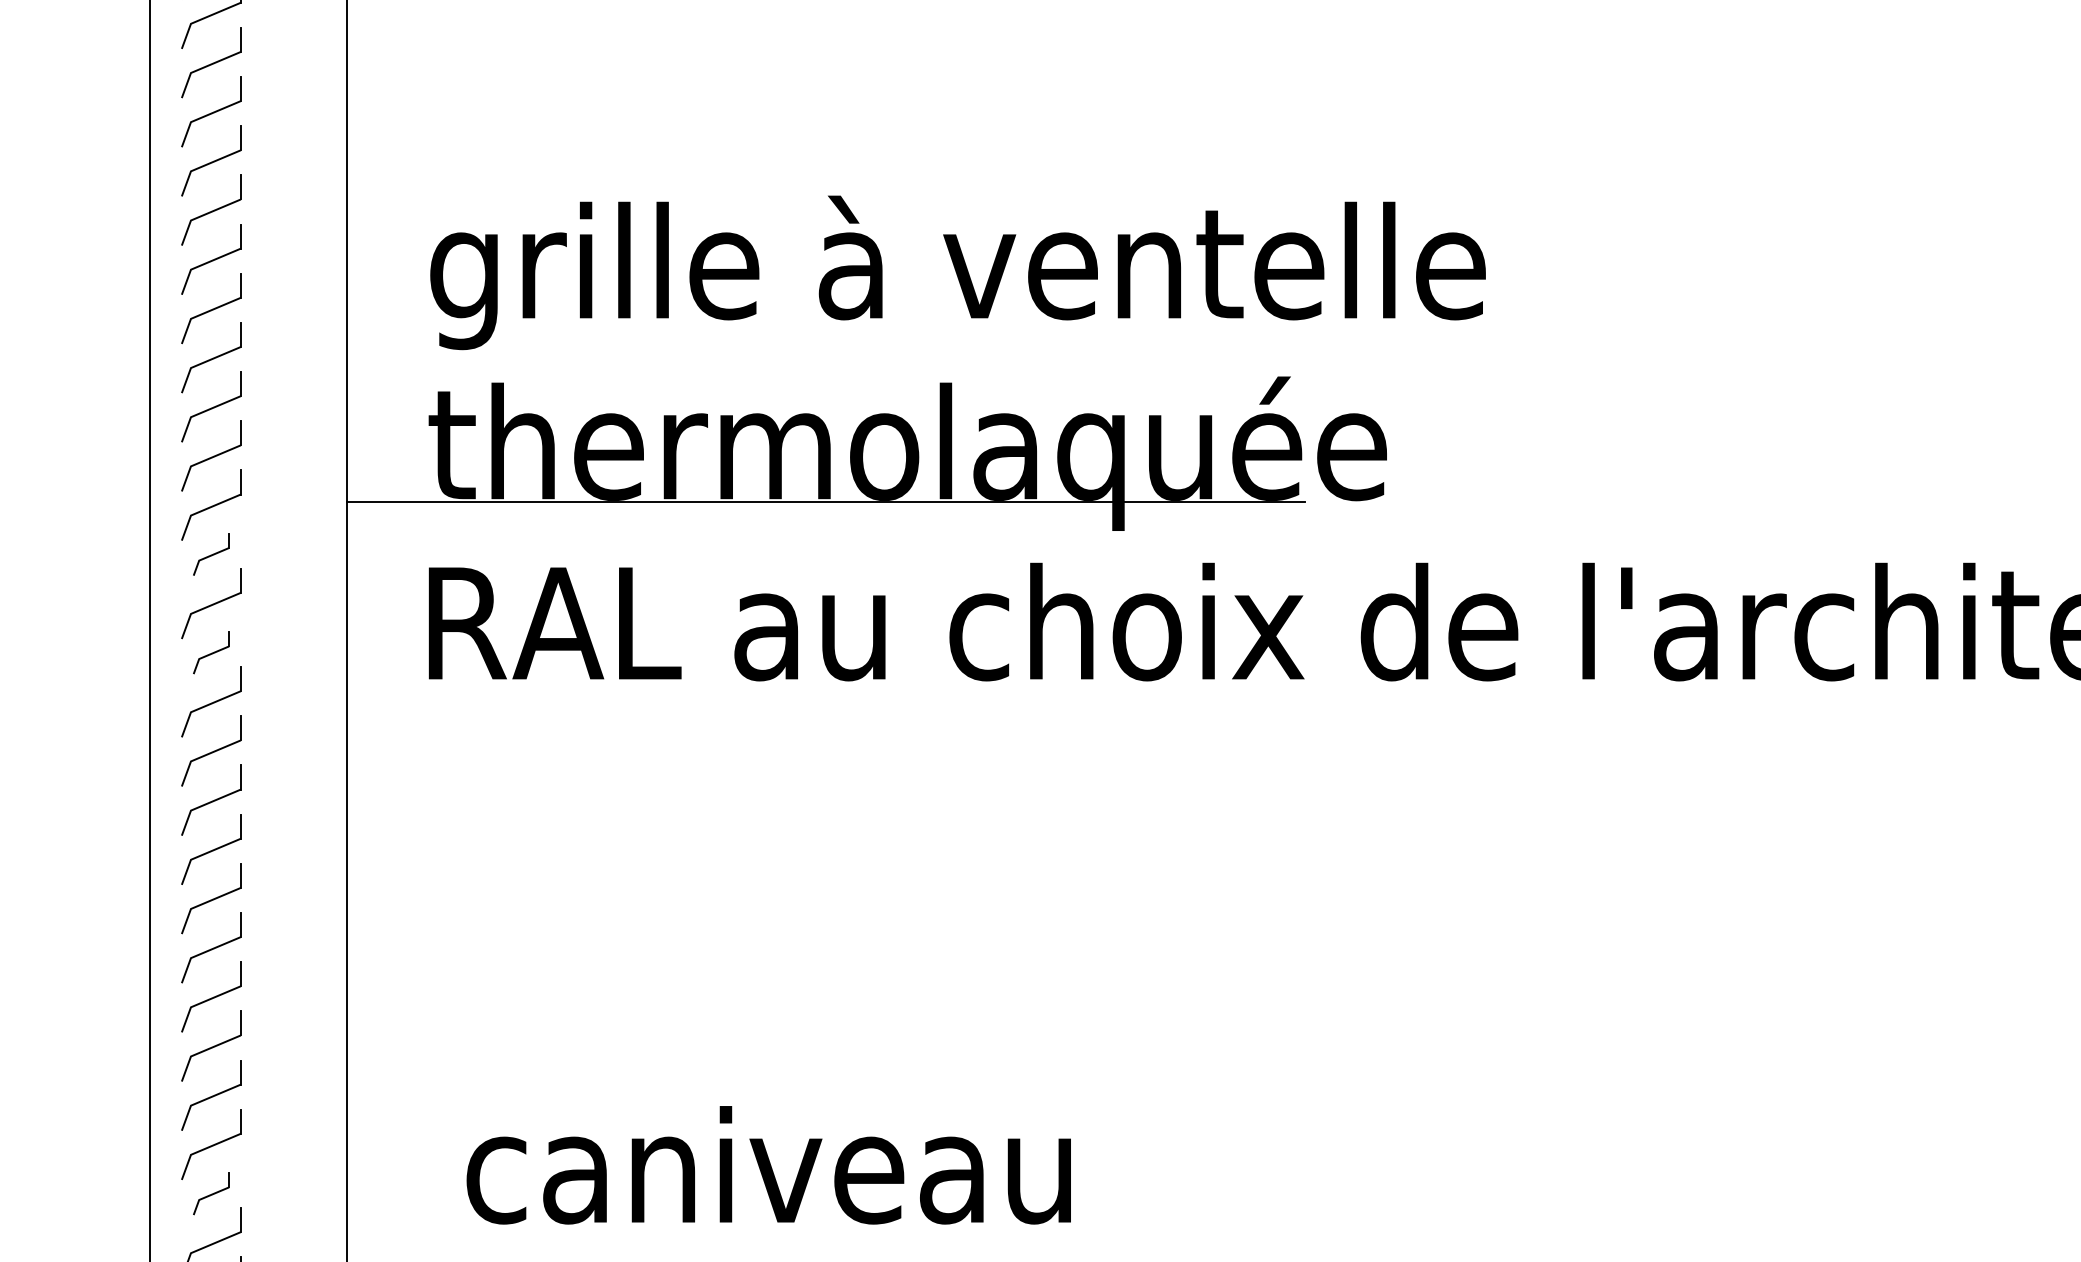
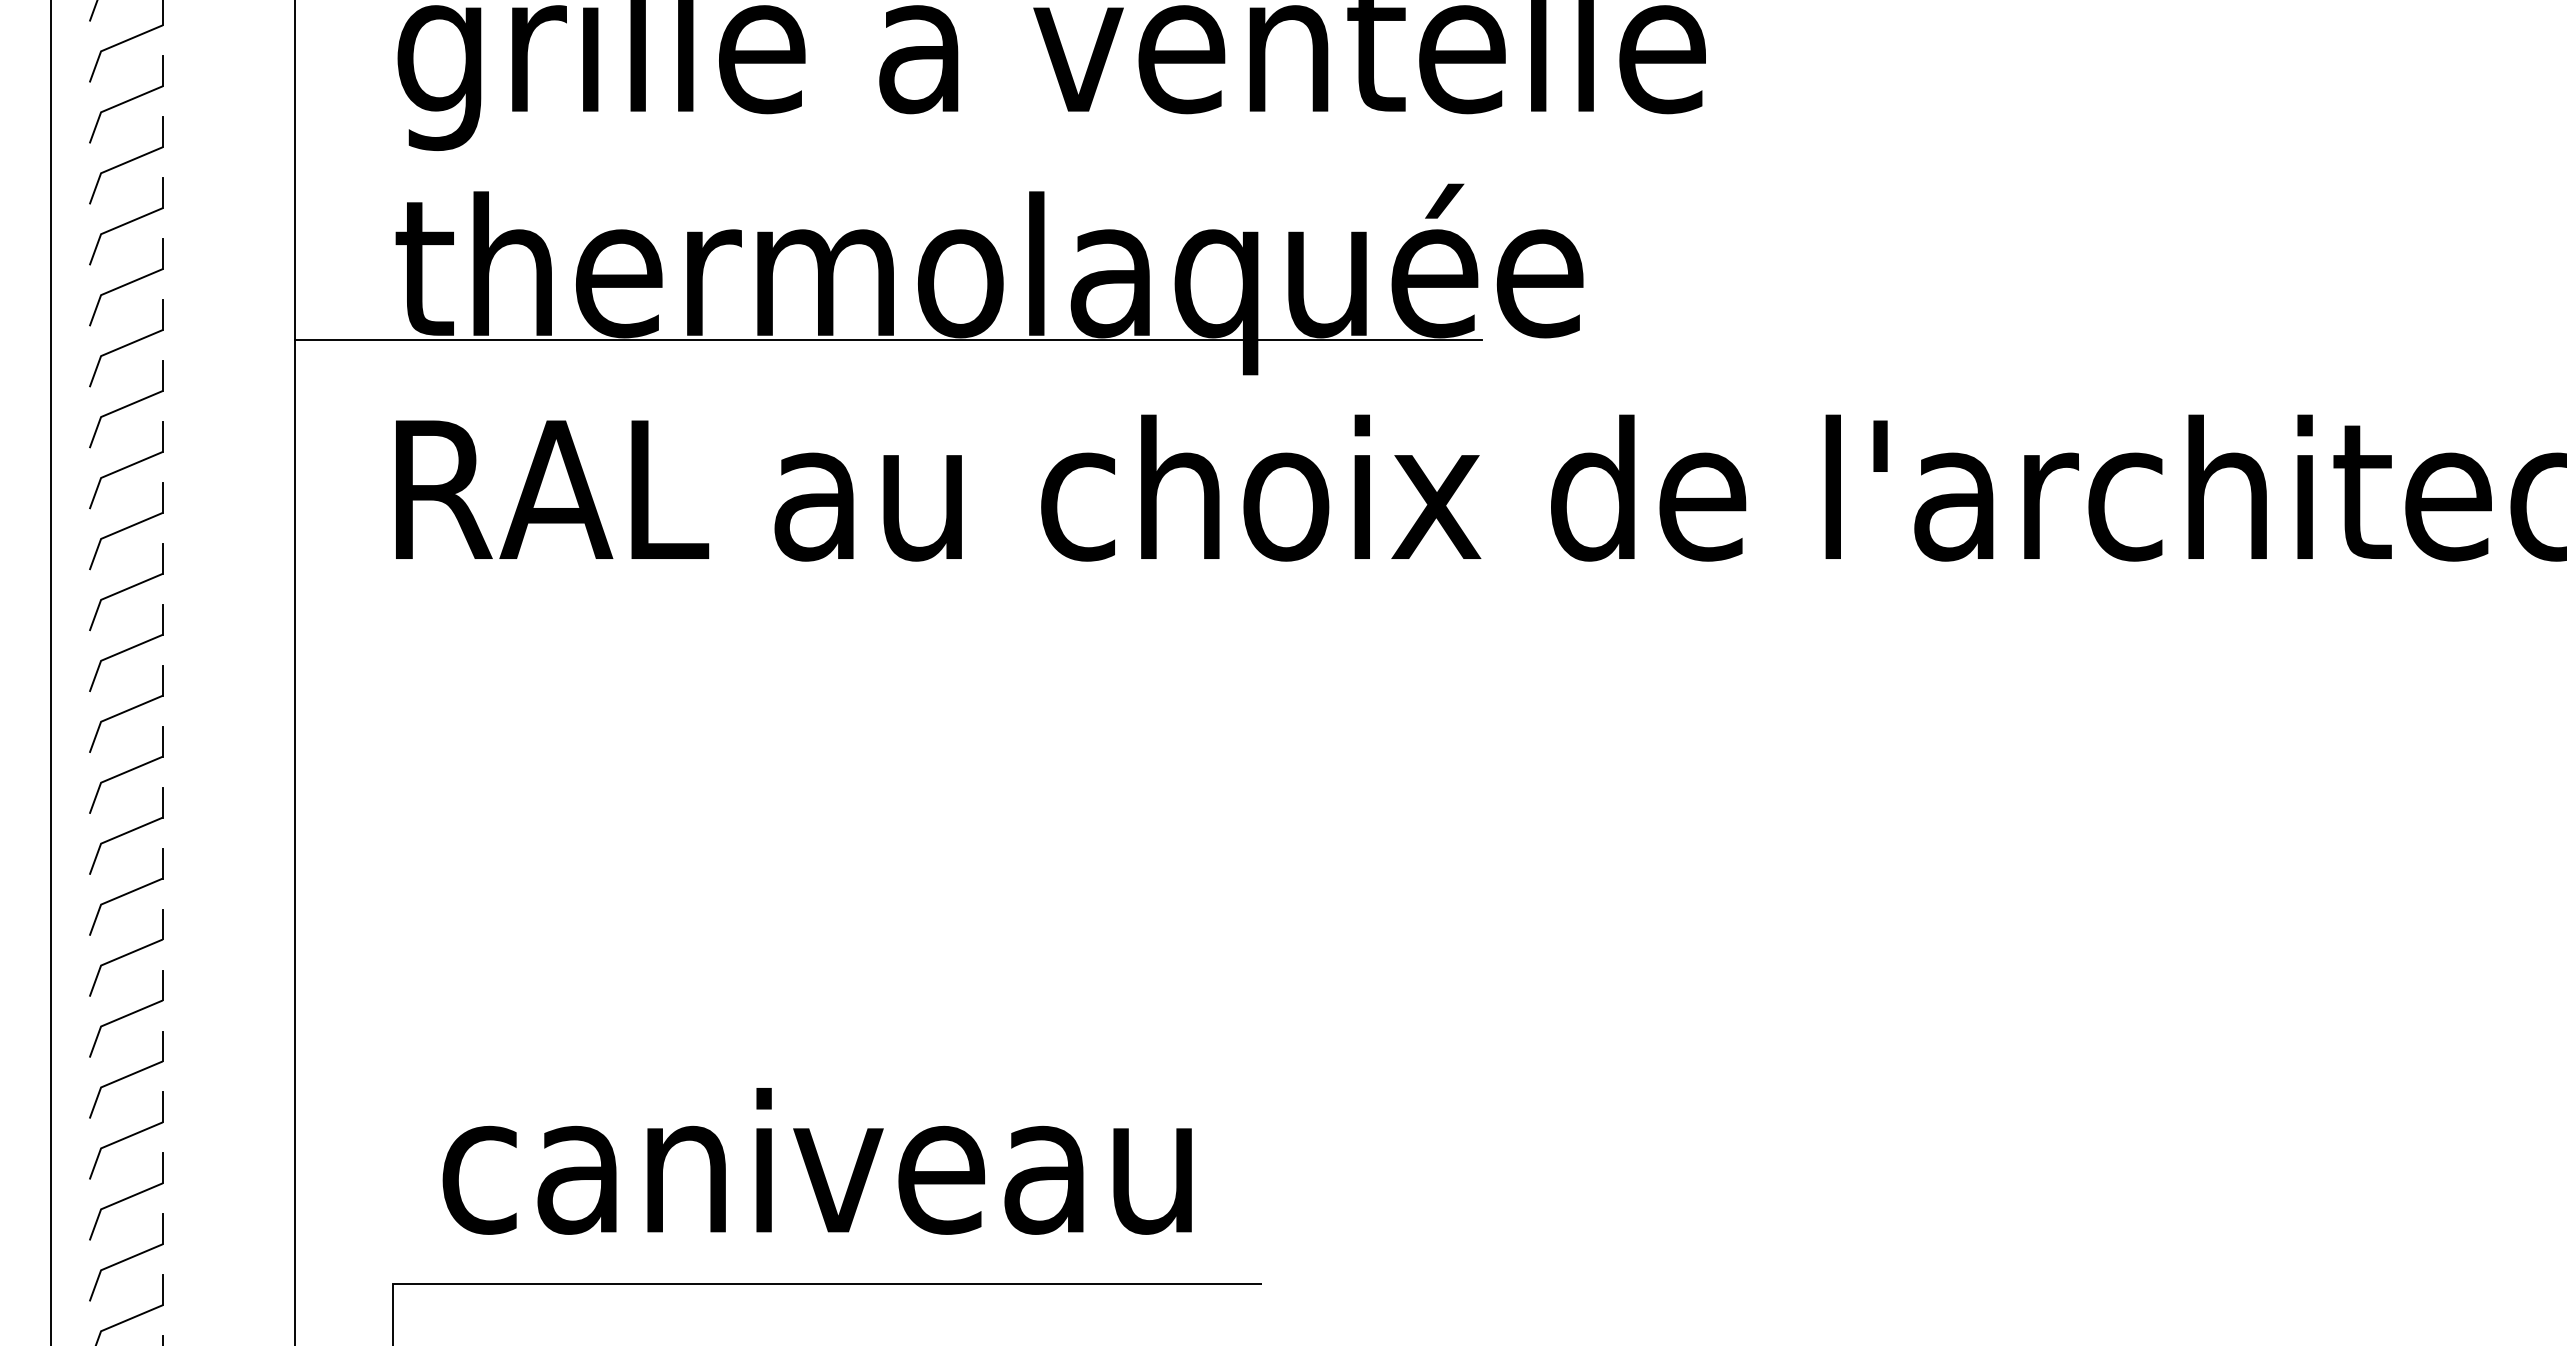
part: (211, 554) -> (126, 404), size x1.67
part: (211, 652) -> (126, 525), size x1.67
part: (211, 1193) -> (126, 1196), size x1.67

